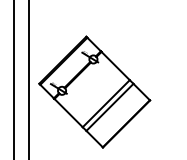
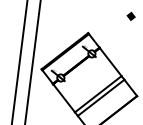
fill: (131, 11) -> (130, 15), added

